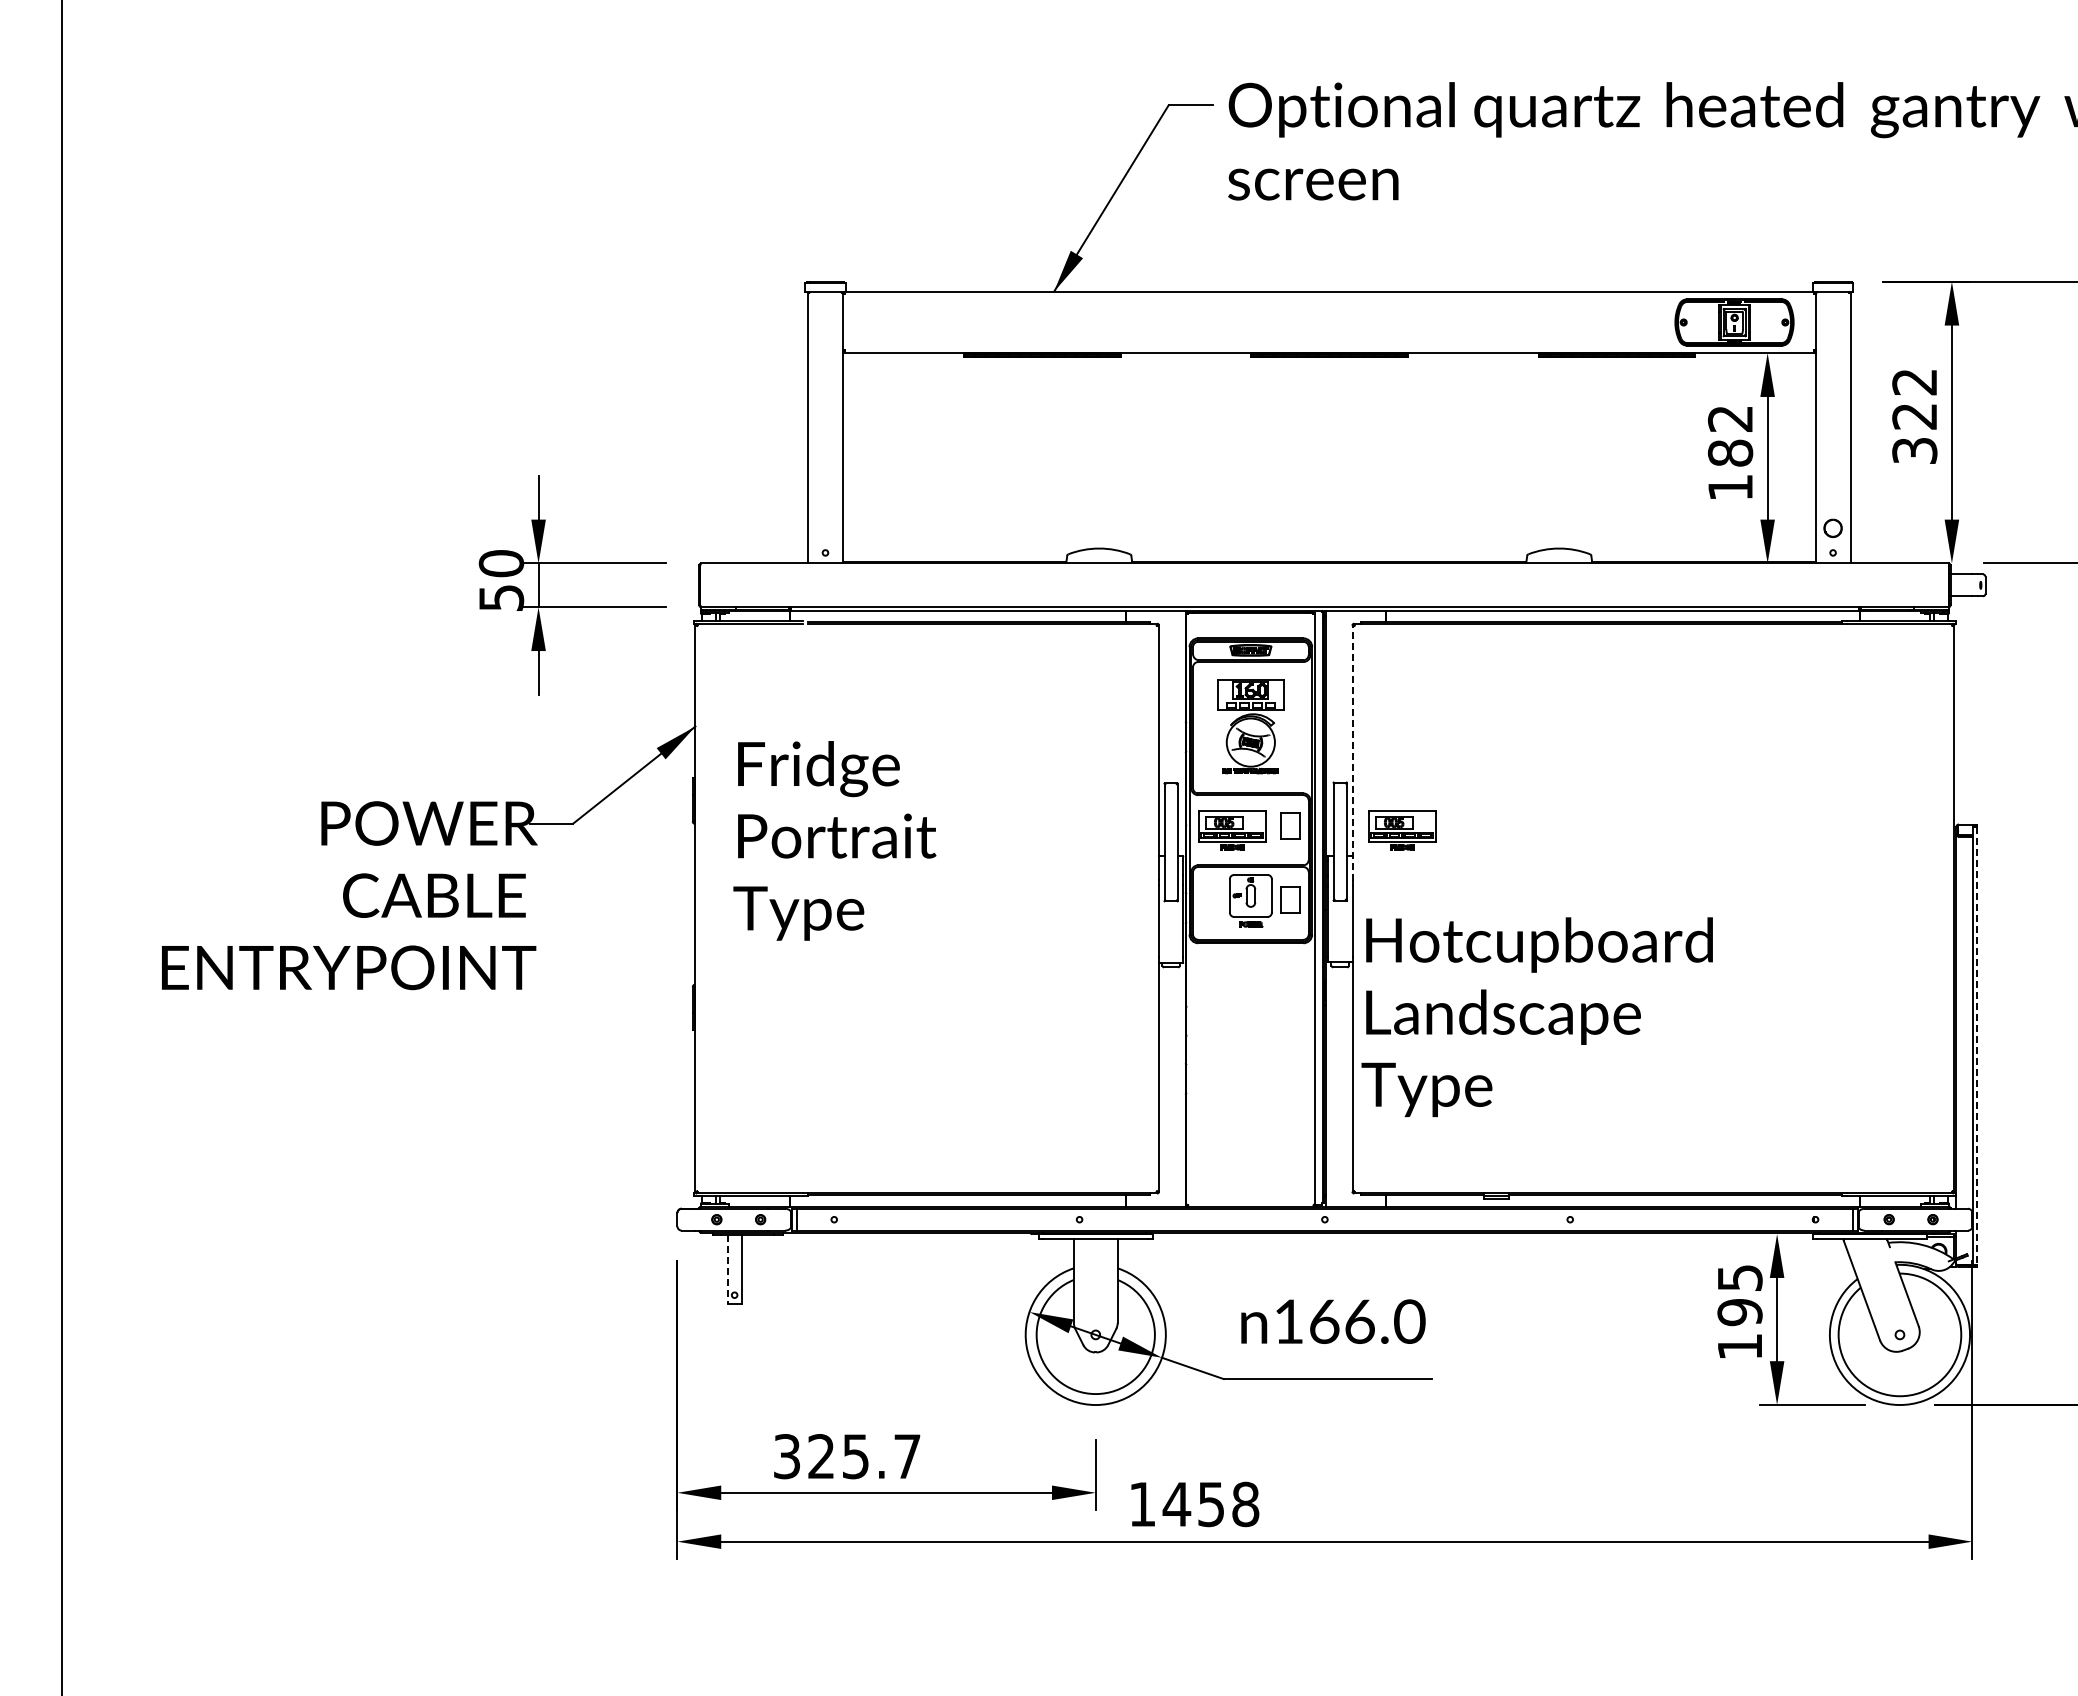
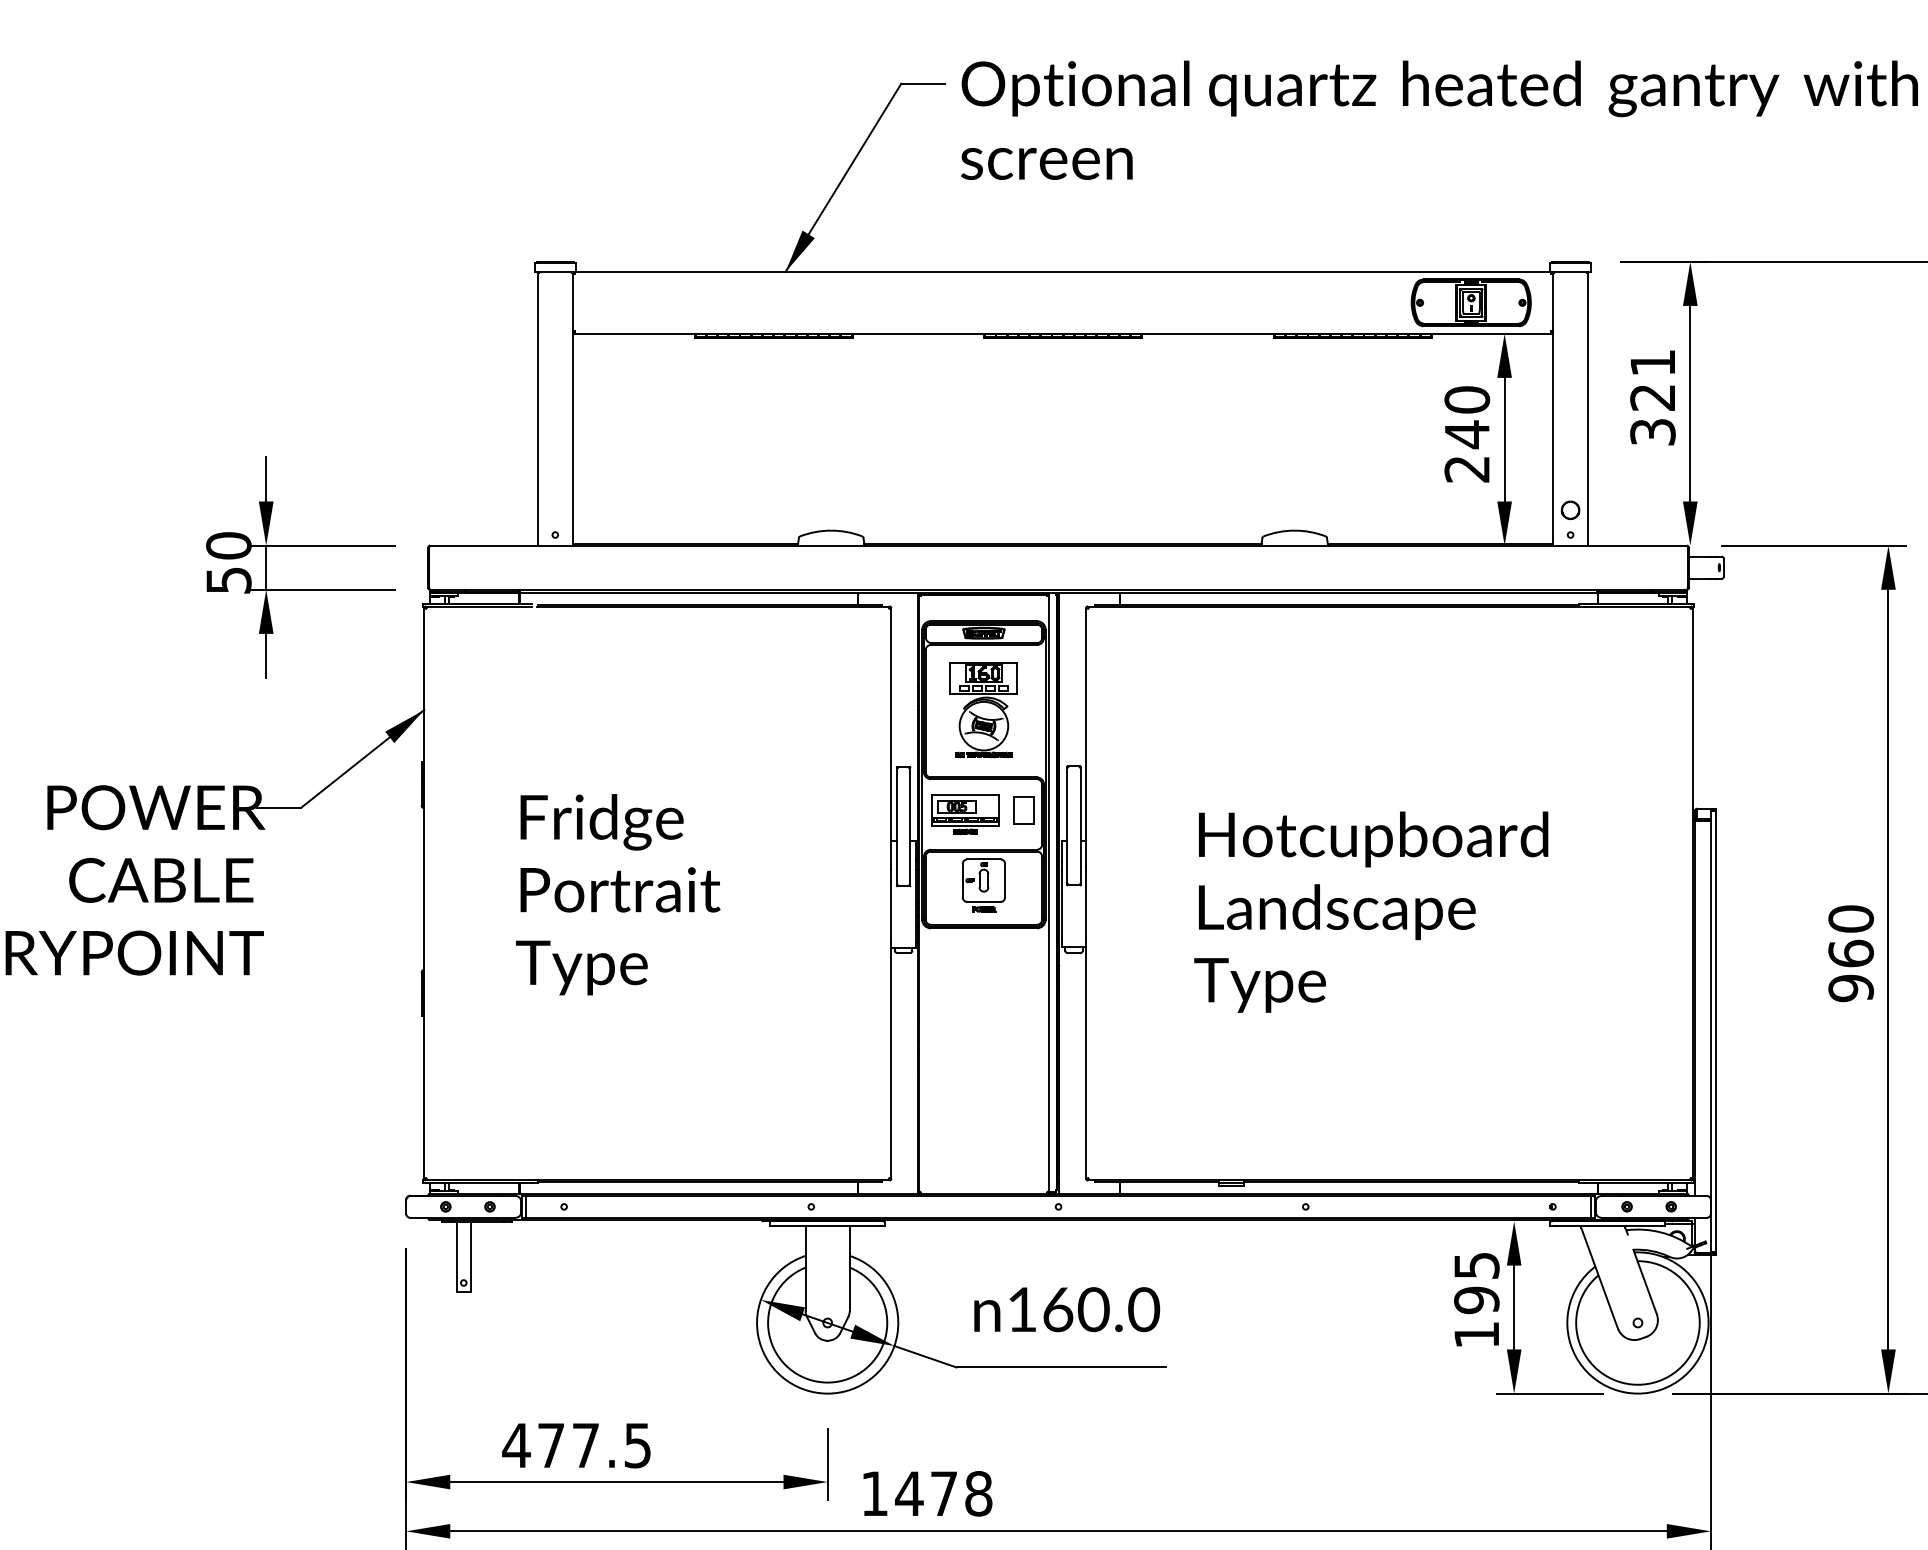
text: (1914, 382) -> (1652, 363), 322 -> 321
text: (1730, 452) -> (1467, 433), 182 -> 240
line: (1352, 752) -> (1086, 736), dashed -> solid
part: (1402, 830) -> (1136, 814), removed
text: (834, 840) -> (617, 894), moved
part: (1290, 899) -> (1023, 884), removed
text: (1536, 1017) -> (1370, 912), moved
line: (1977, 1046) -> (1716, 1032), dashed -> solid
line: (727, 1269) -> (456, 1257), dashed -> solid
text: (1359, 1321) -> (1093, 1309), 166.0 -> 160.0
text: (846, 1456) -> (576, 1445), 325.7 -> 477.5
text: (1210, 1504) -> (943, 1493), 1458 -> 1478

